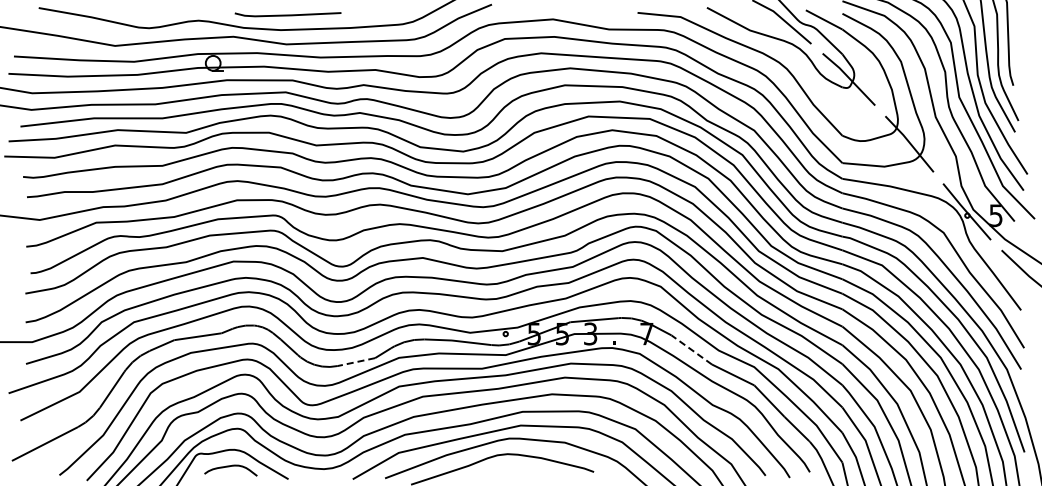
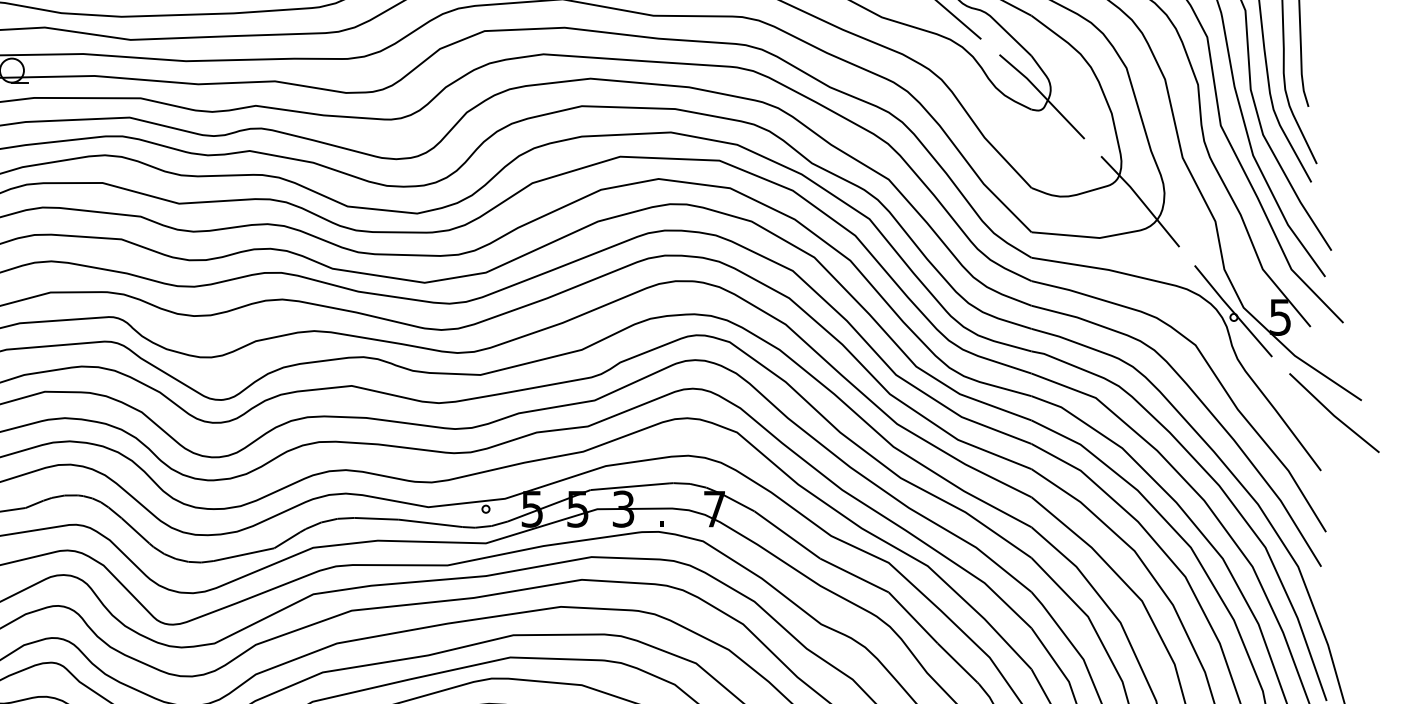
line: (691, 349) -> (786, 534), dashed -> solid
line: (355, 362) -> (242, 555), dashed -> solid

